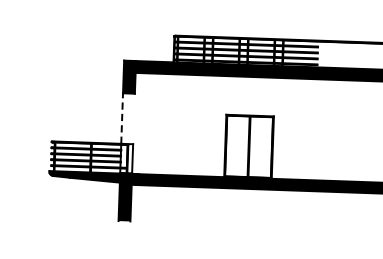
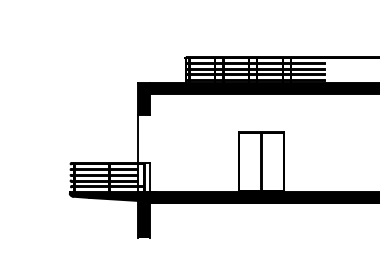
line: (122, 118) -> (138, 138), dashed -> solid

